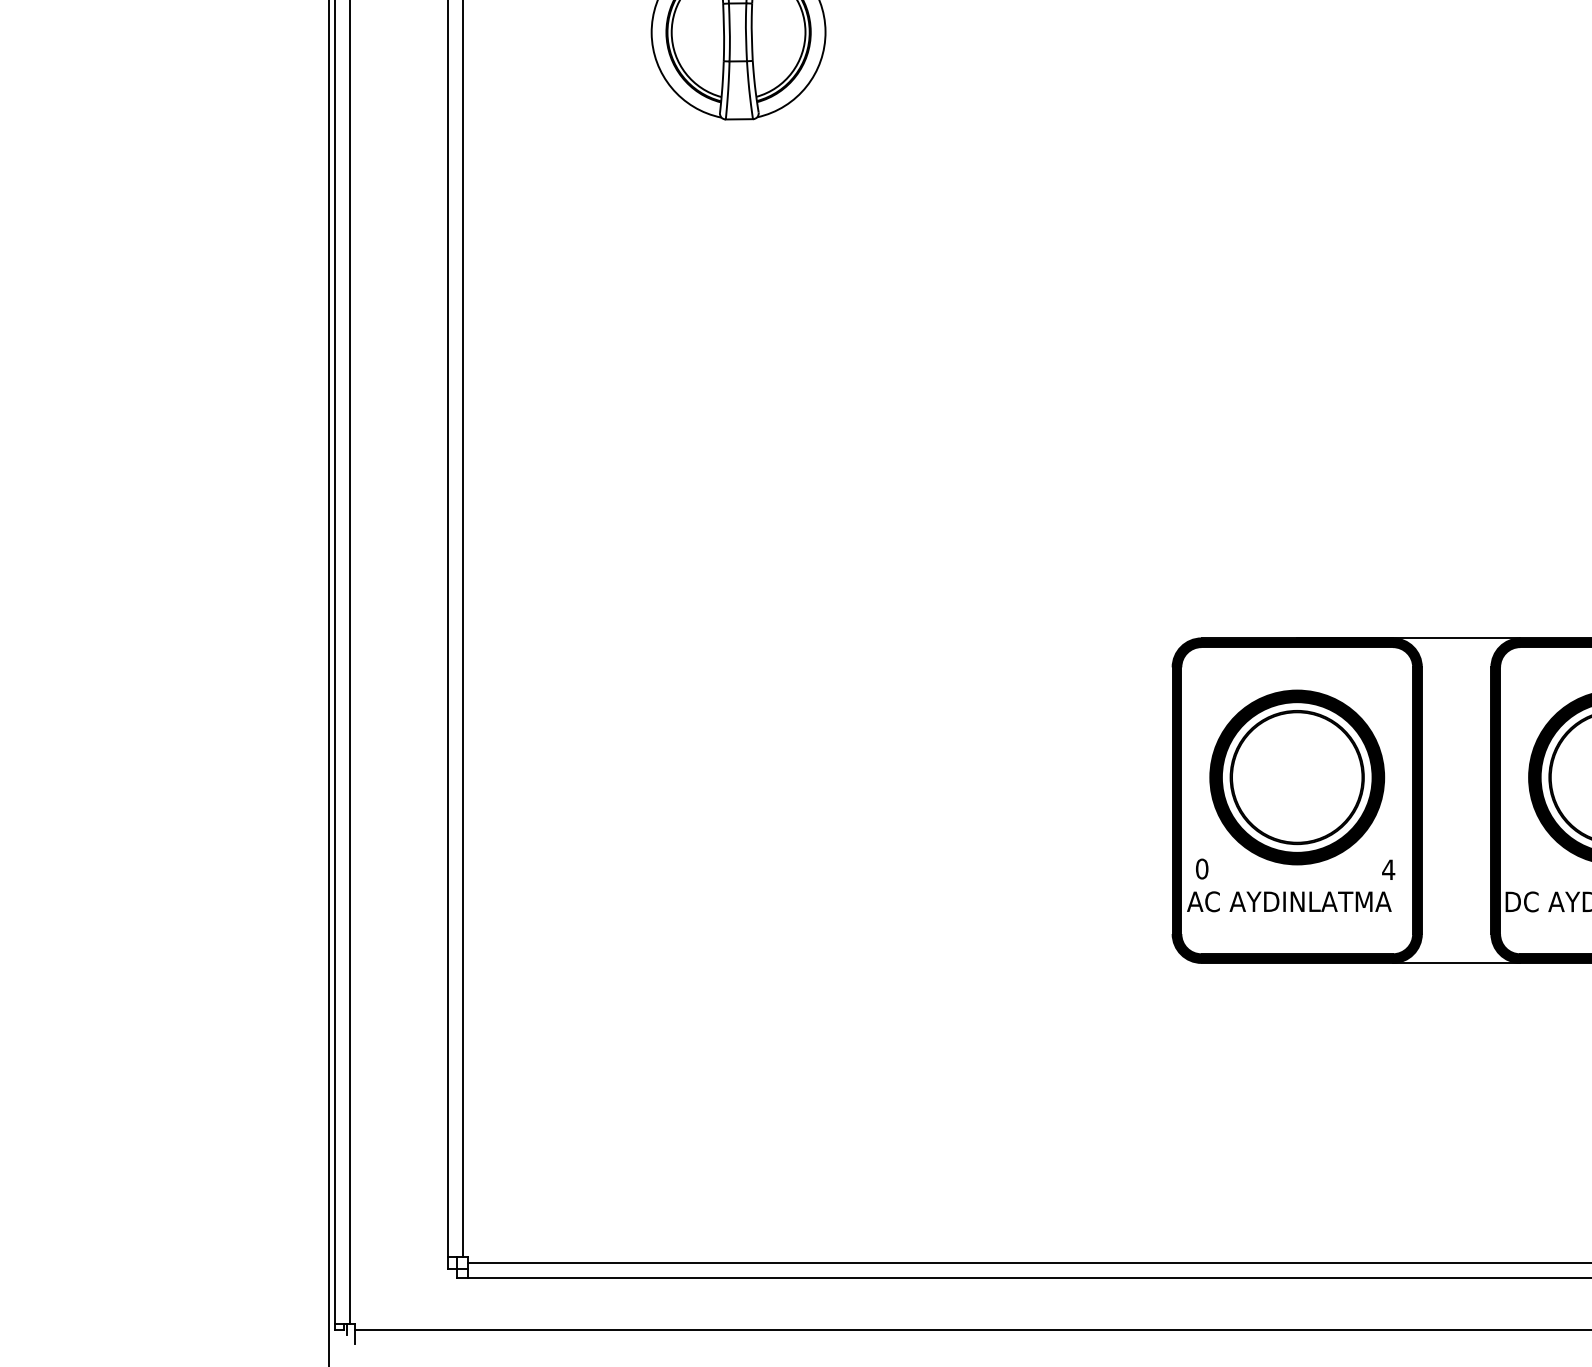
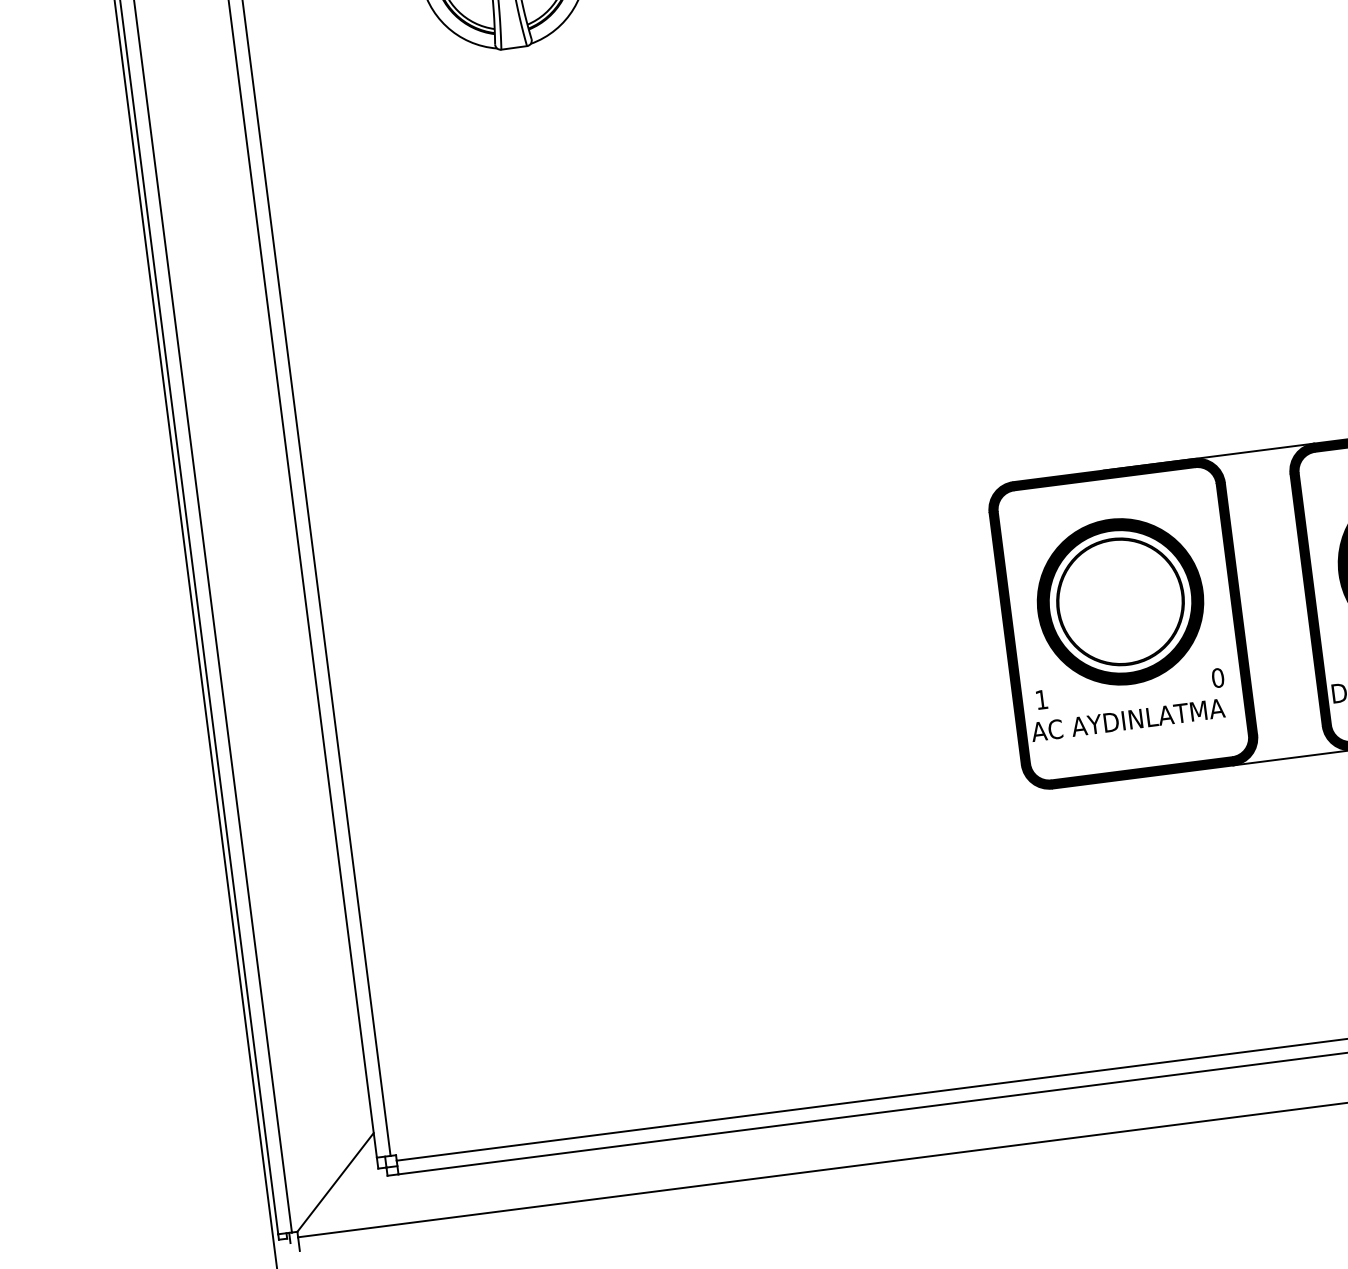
text: (1202, 868) -> (1042, 699), 0 -> 1
text: (1388, 869) -> (1217, 677), 4 -> 0
line: (401, 1277) -> (335, 1182), added

